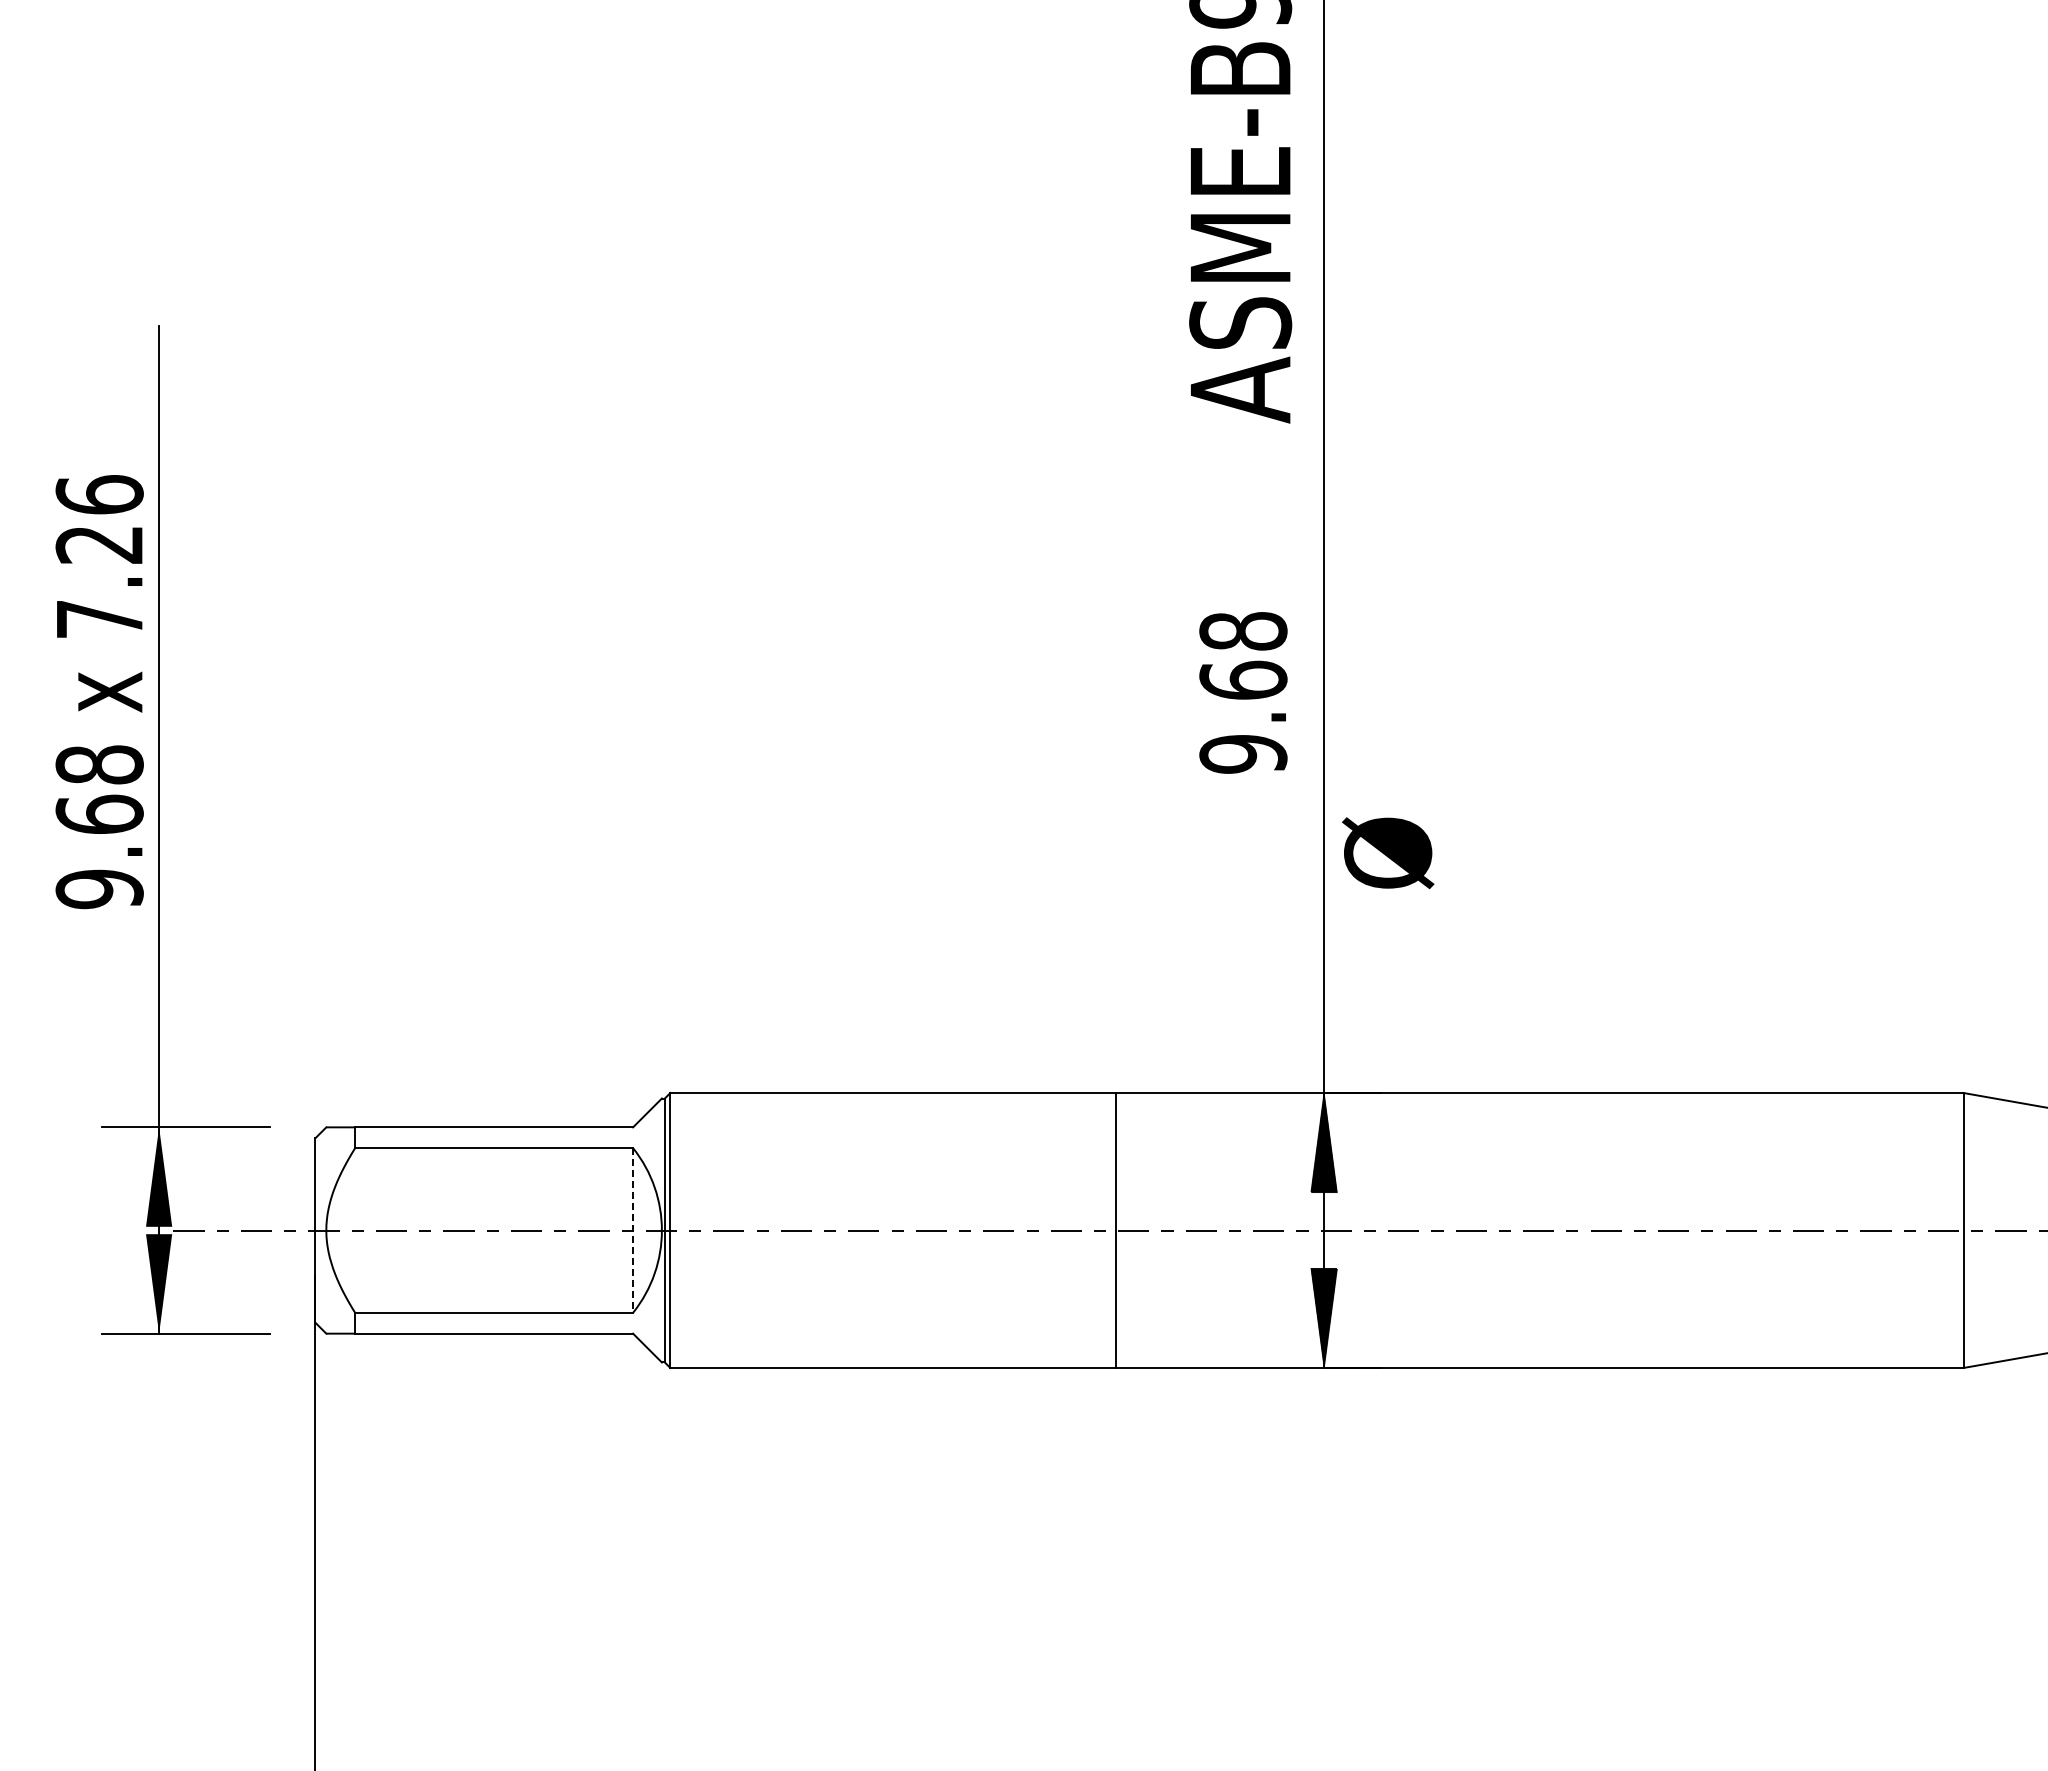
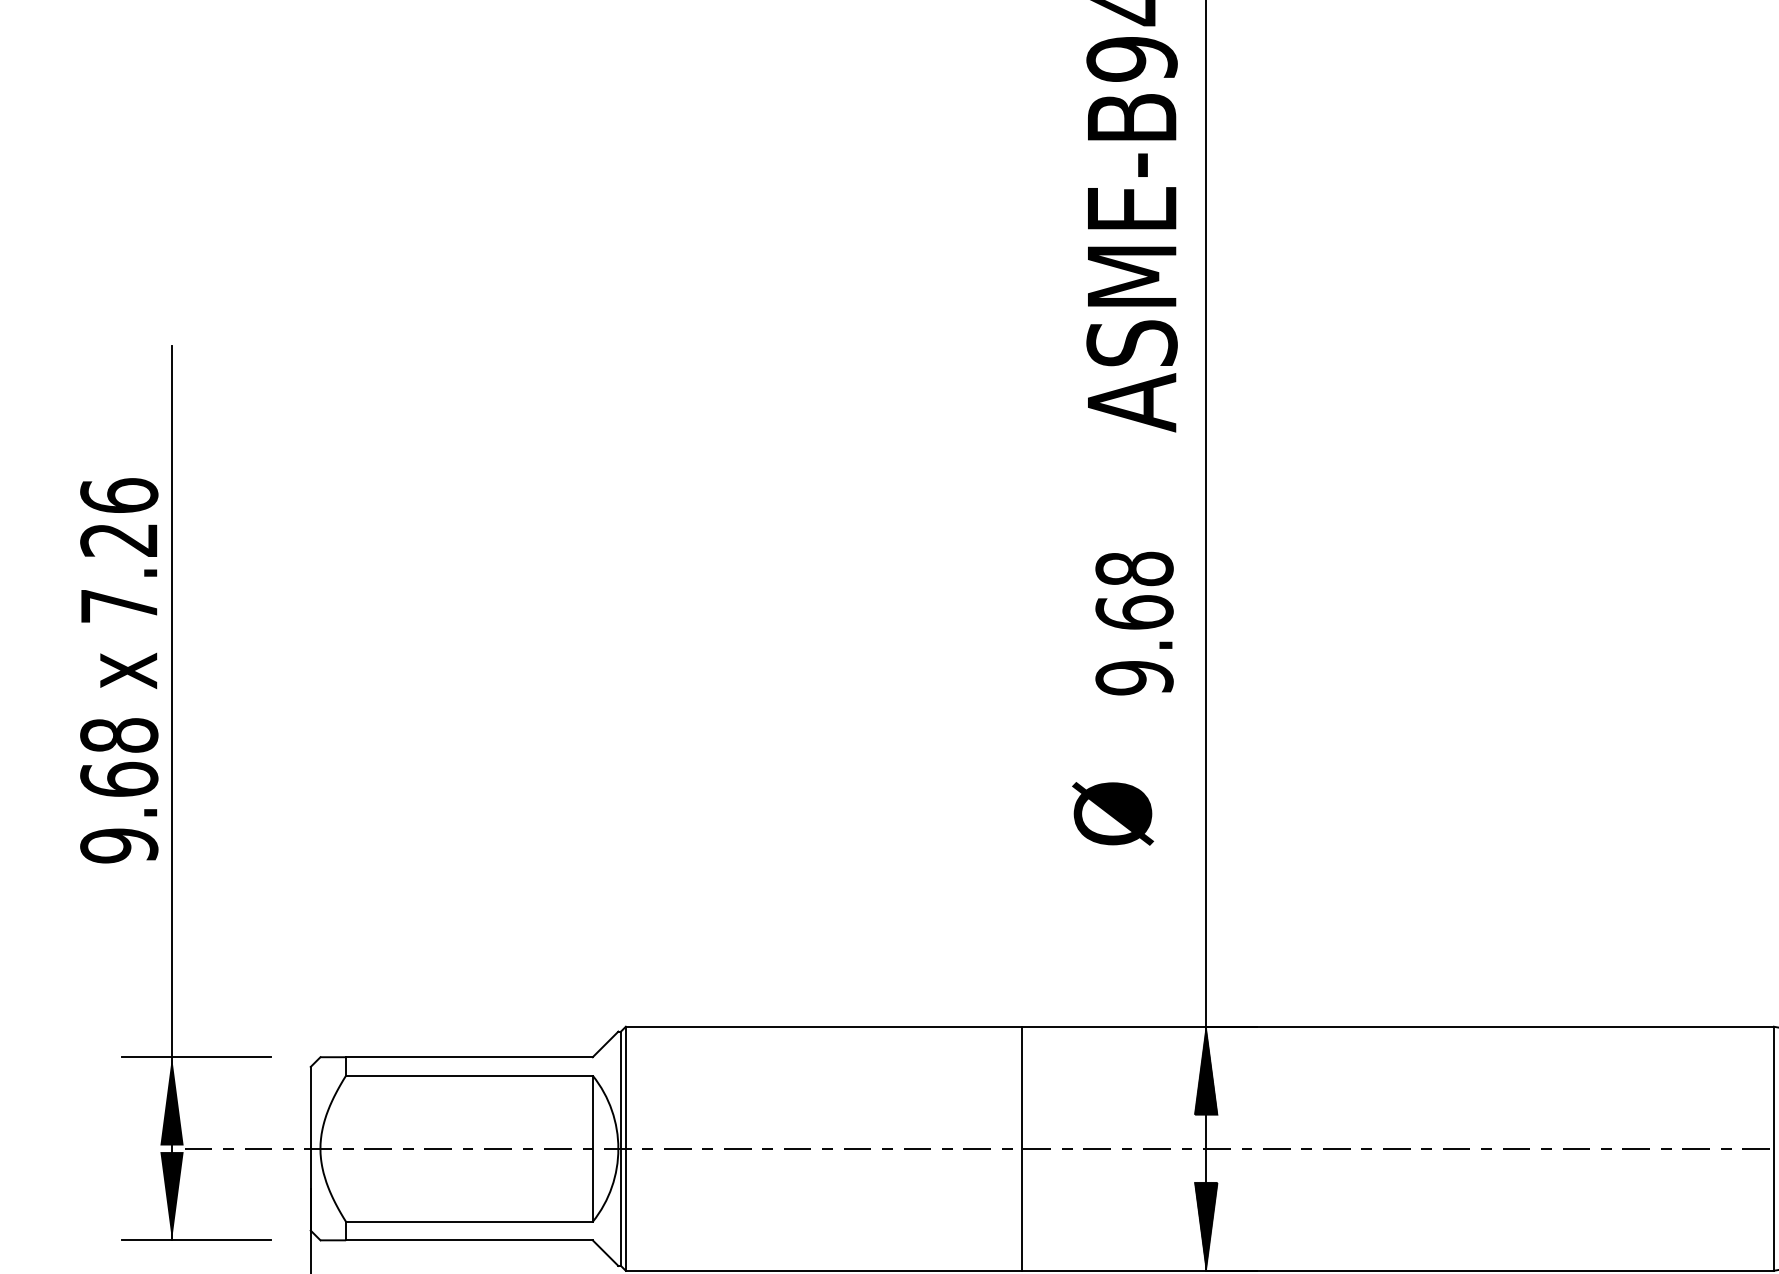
text: (1243, 692) -> (1134, 623), moved
text: (1388, 853) -> (1113, 814), moved
line: (633, 1231) -> (593, 1149), dashed -> solid

